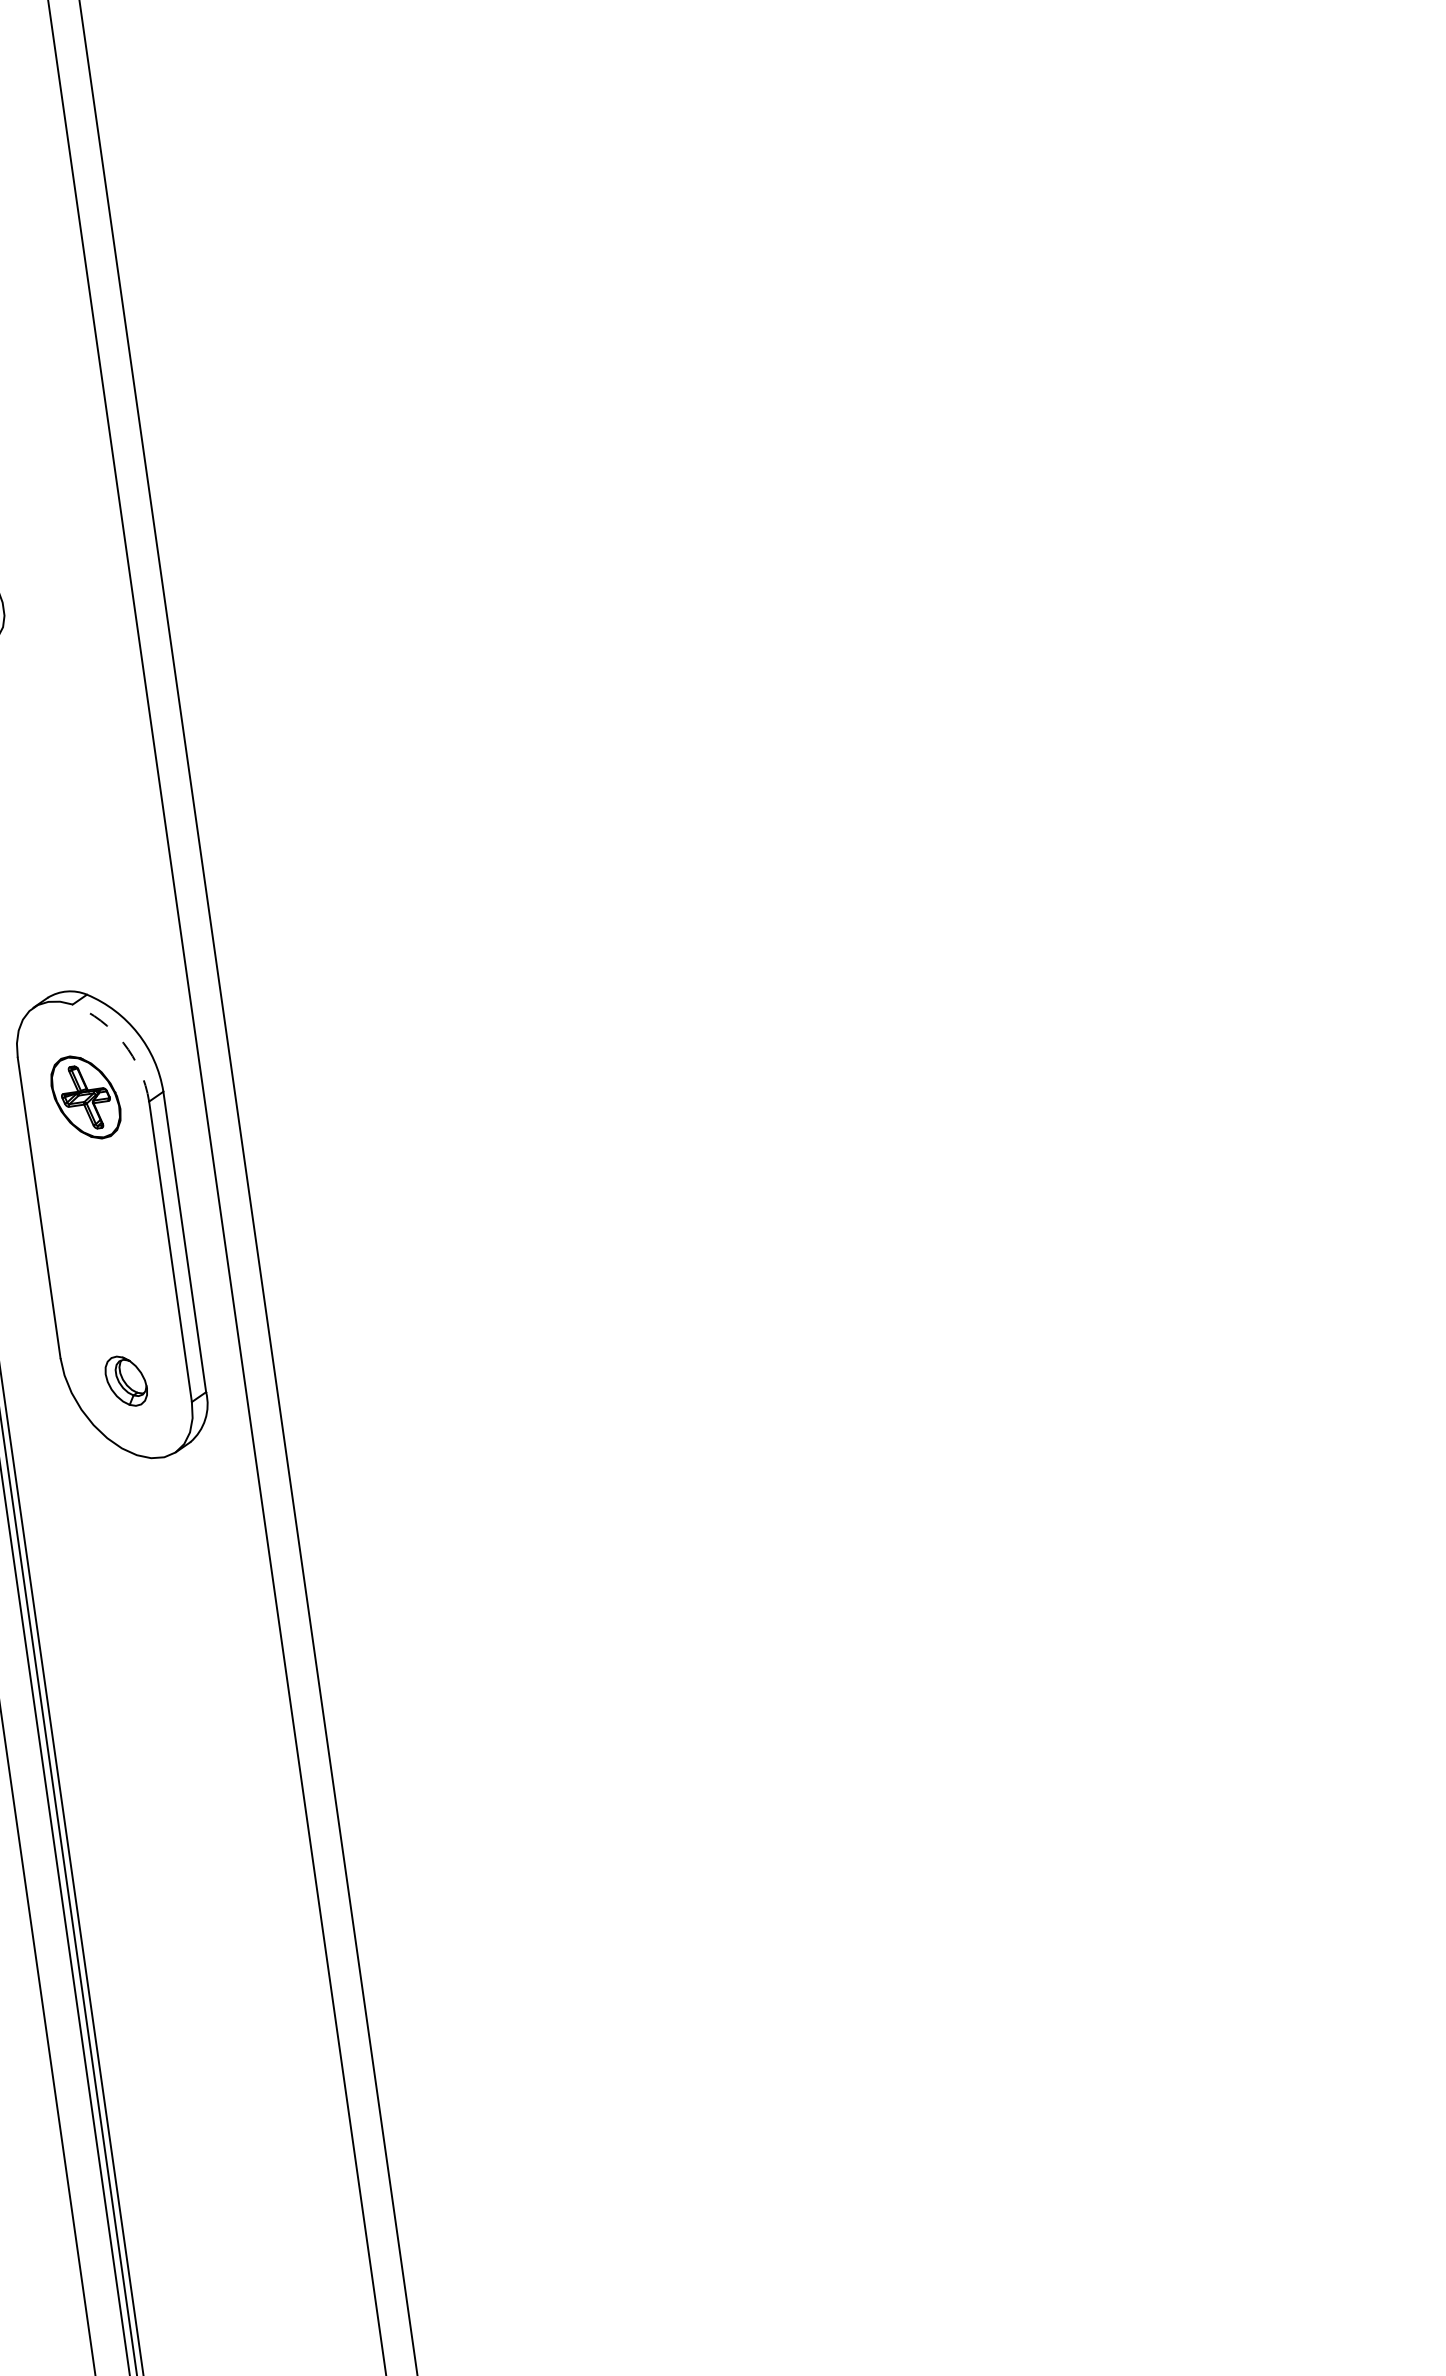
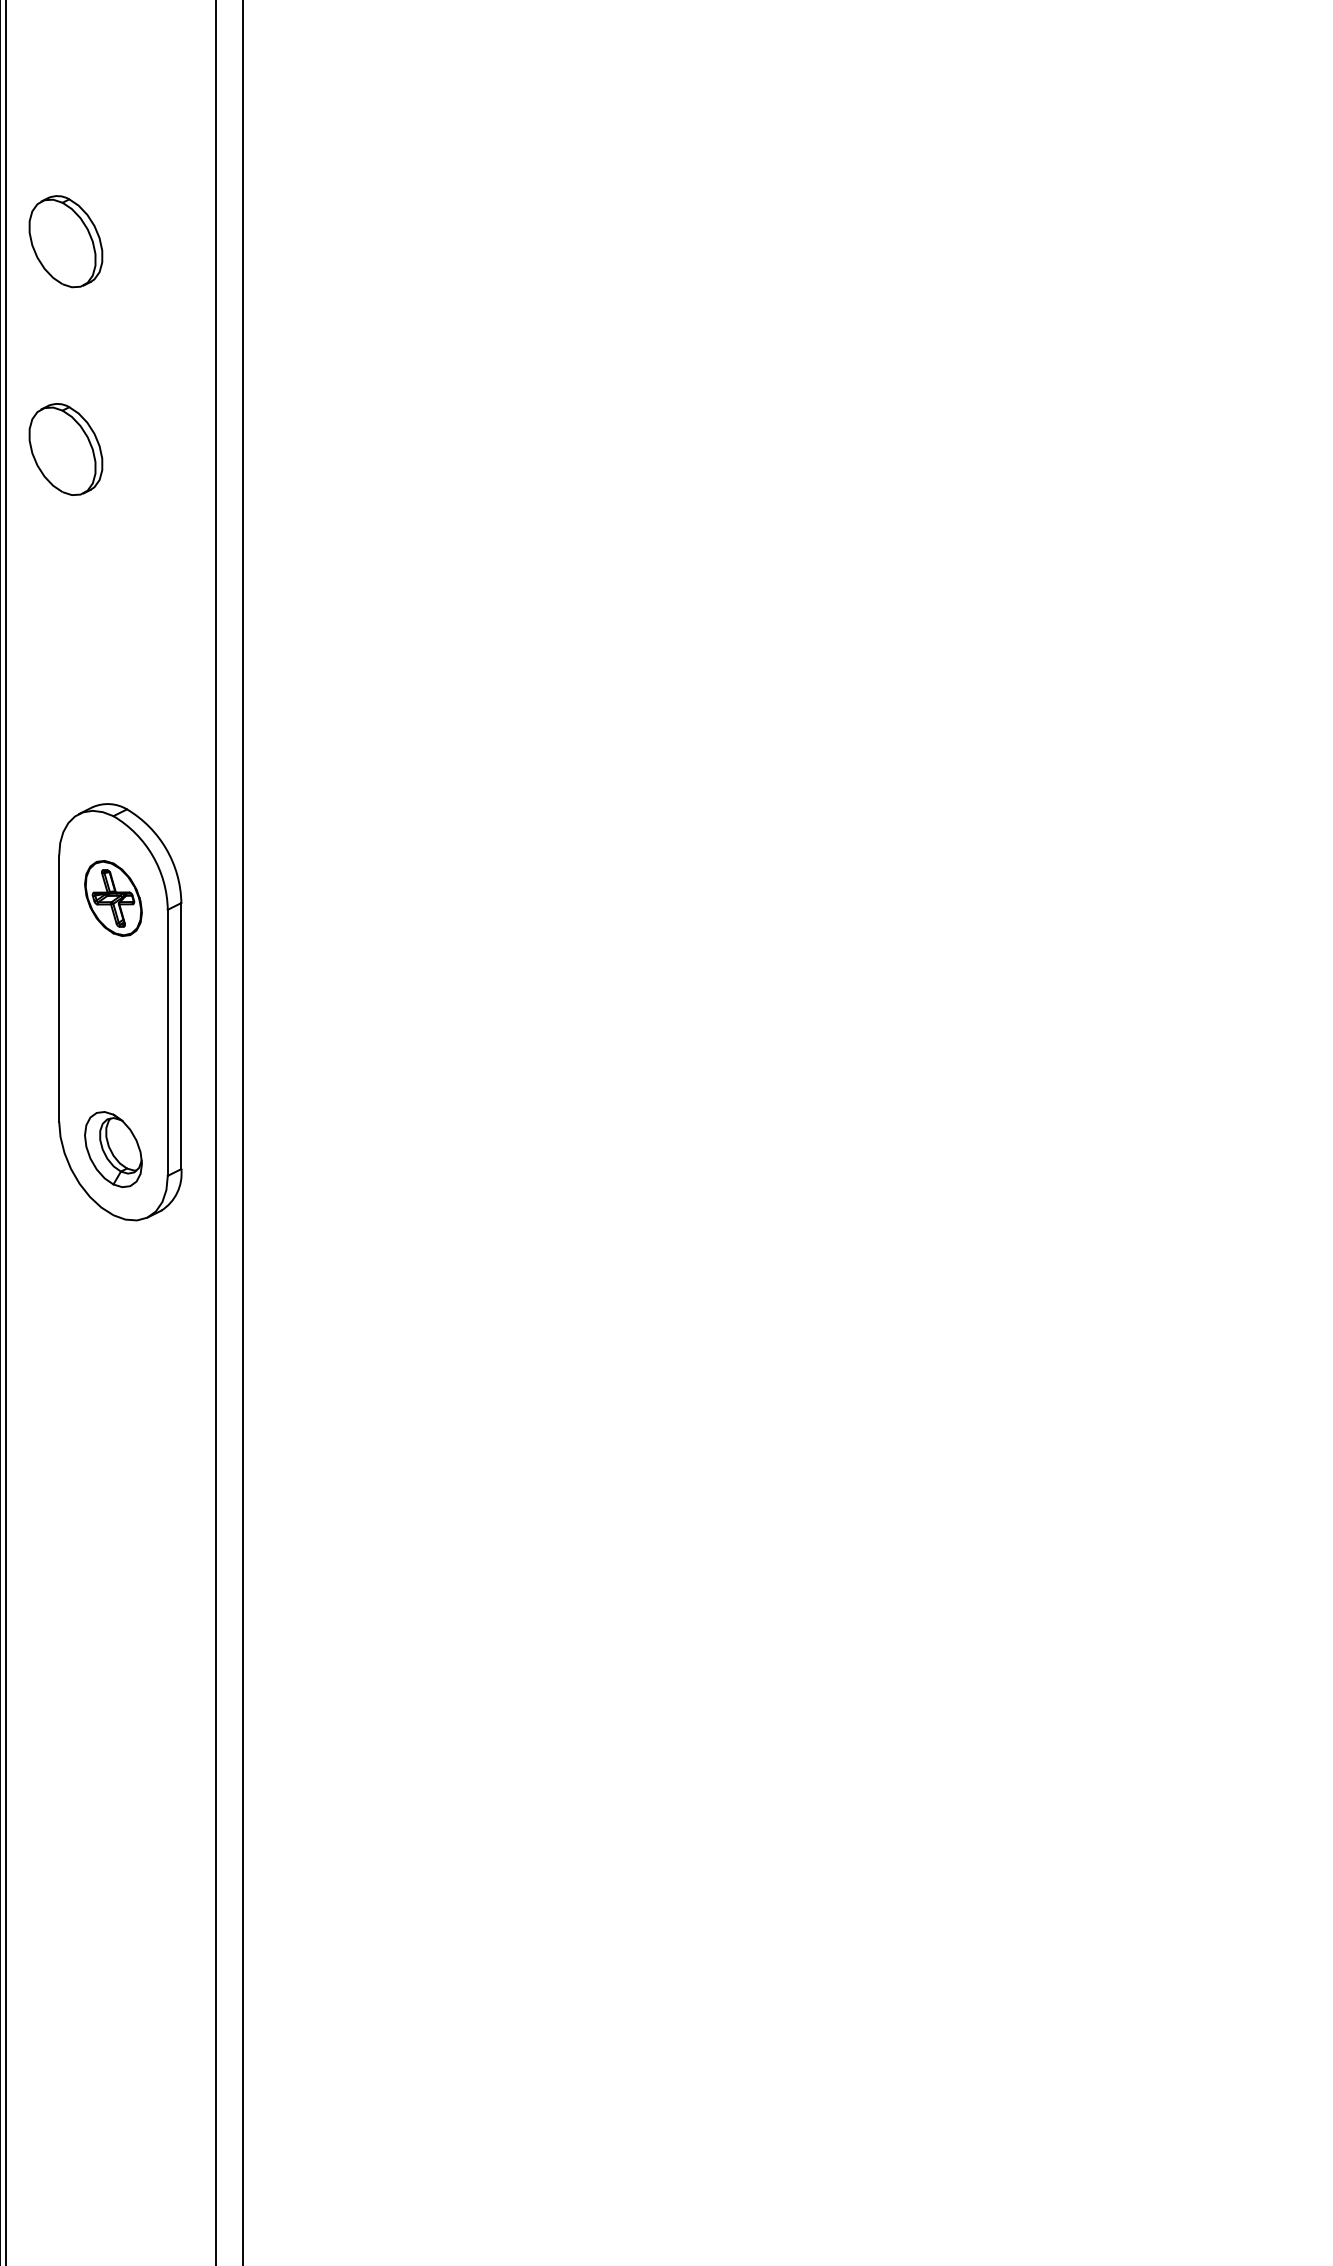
arc: (123, 1042) -> (152, 855), dashed -> solid
part: (126, 1380) -> (113, 1149), size x1.67

